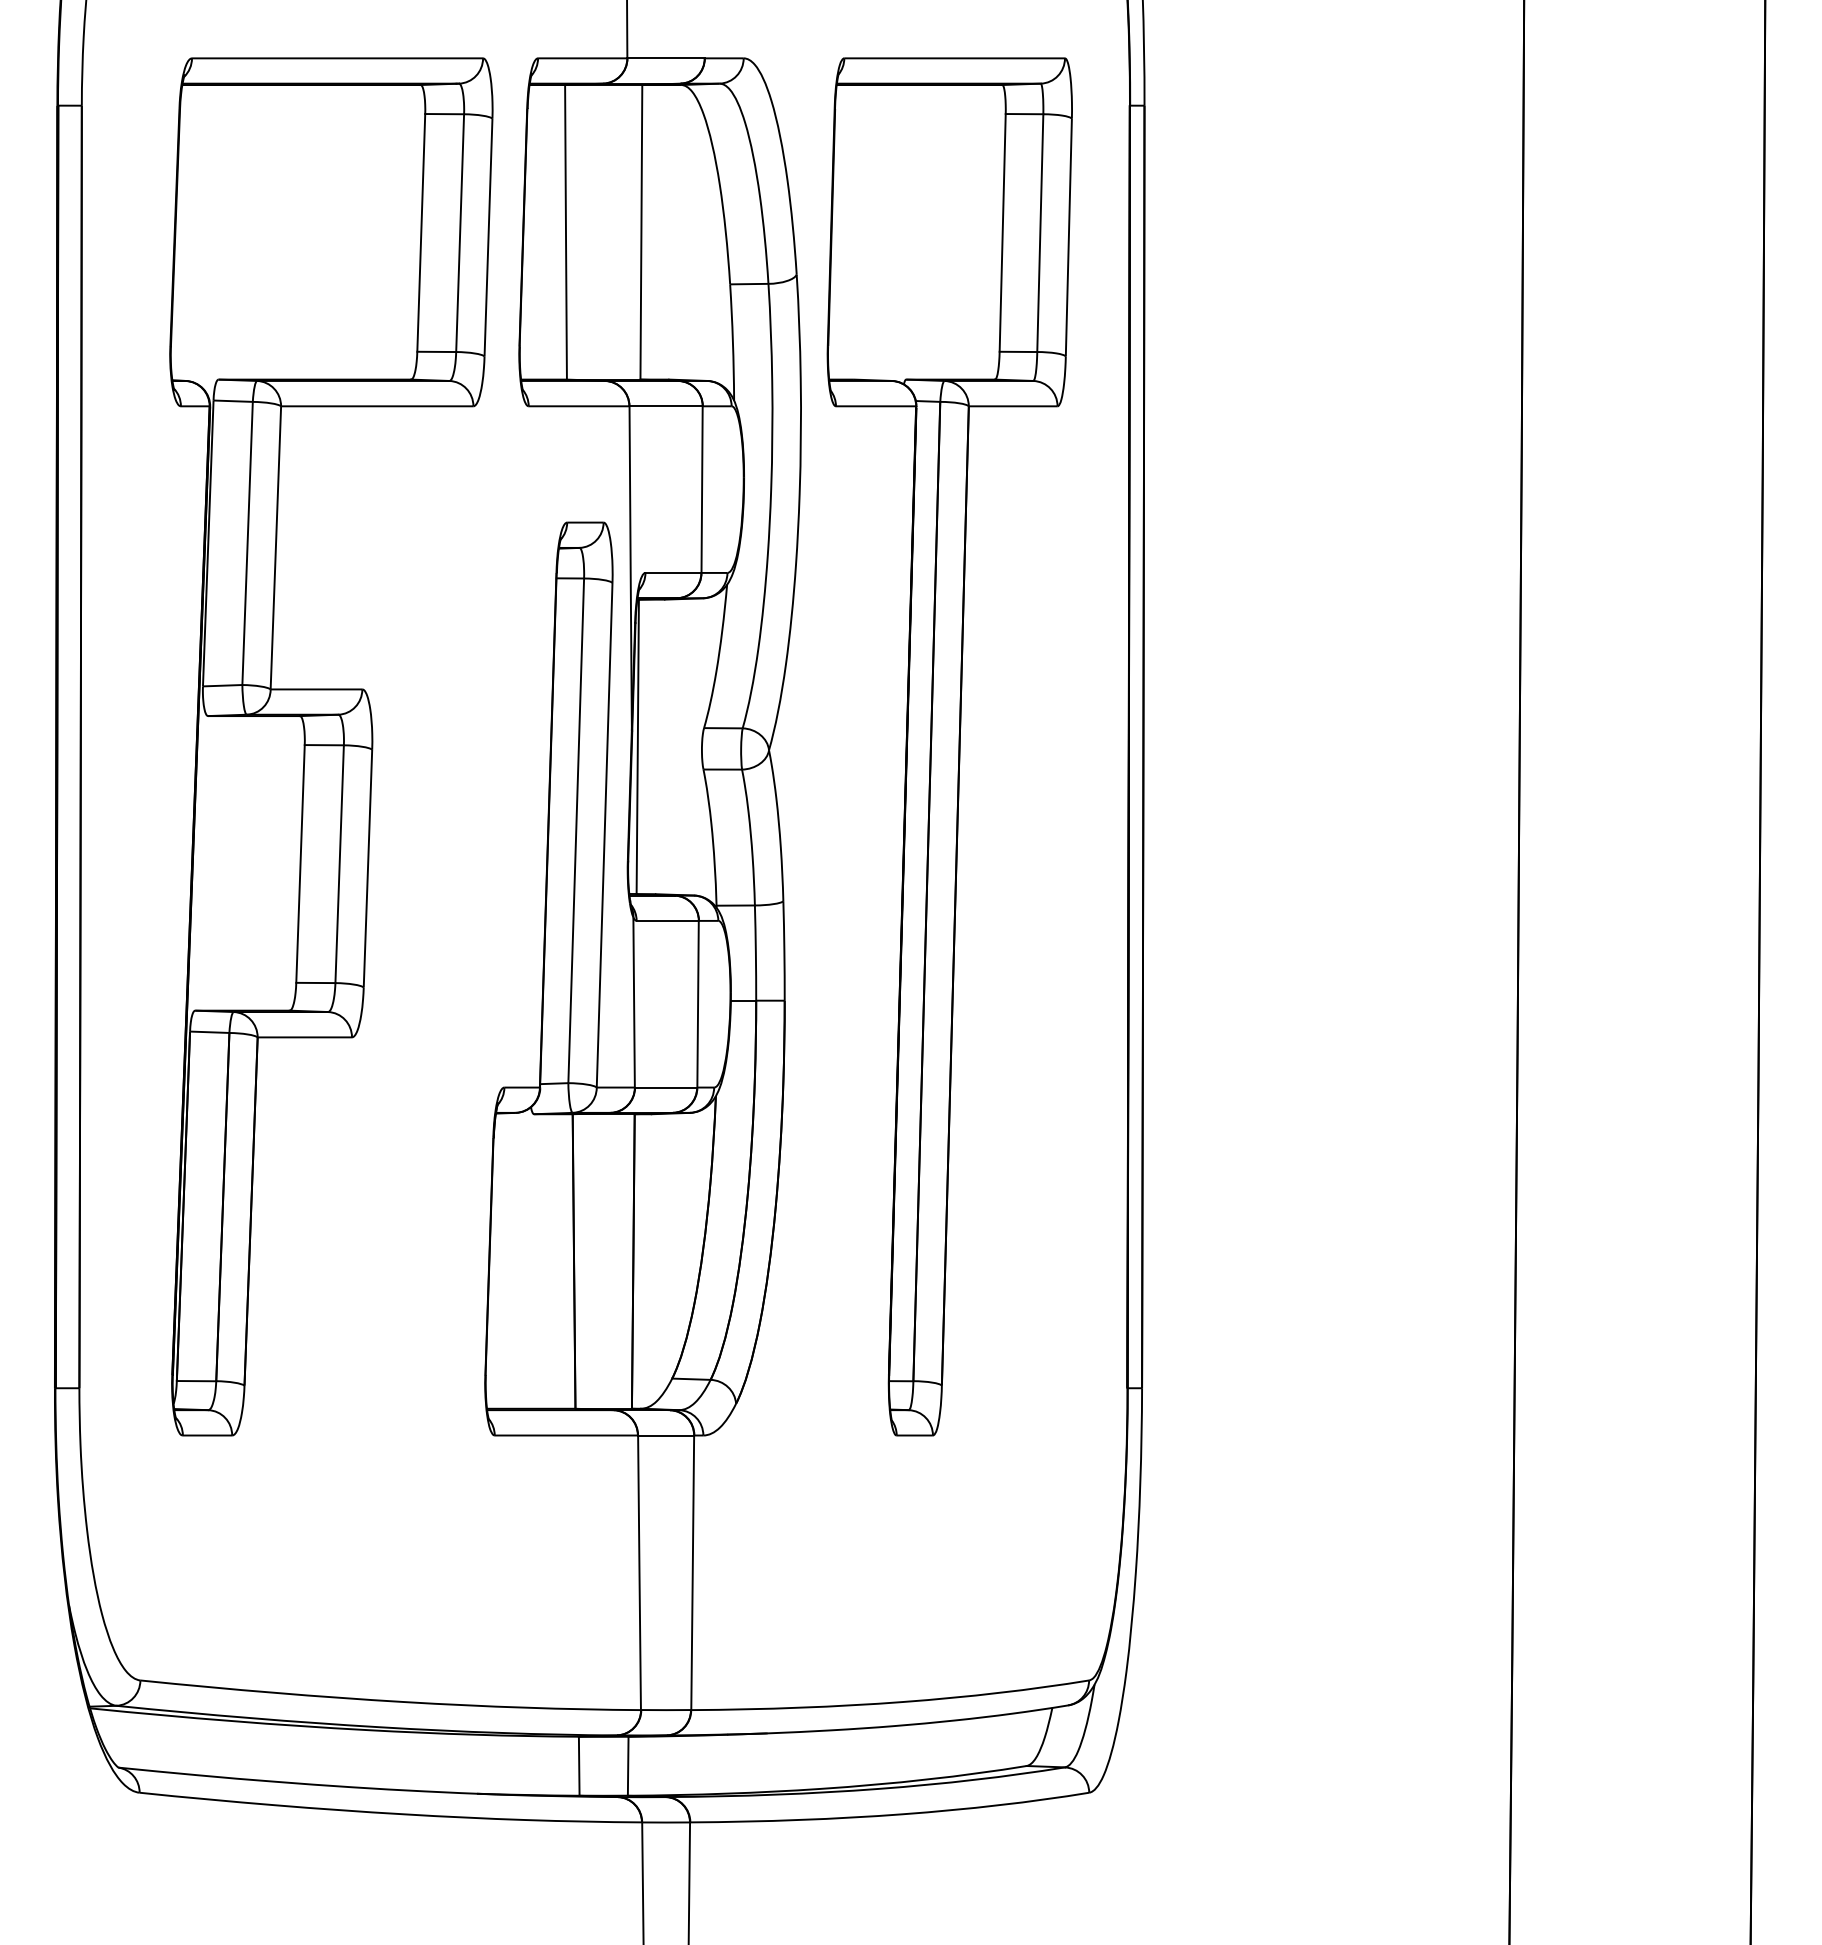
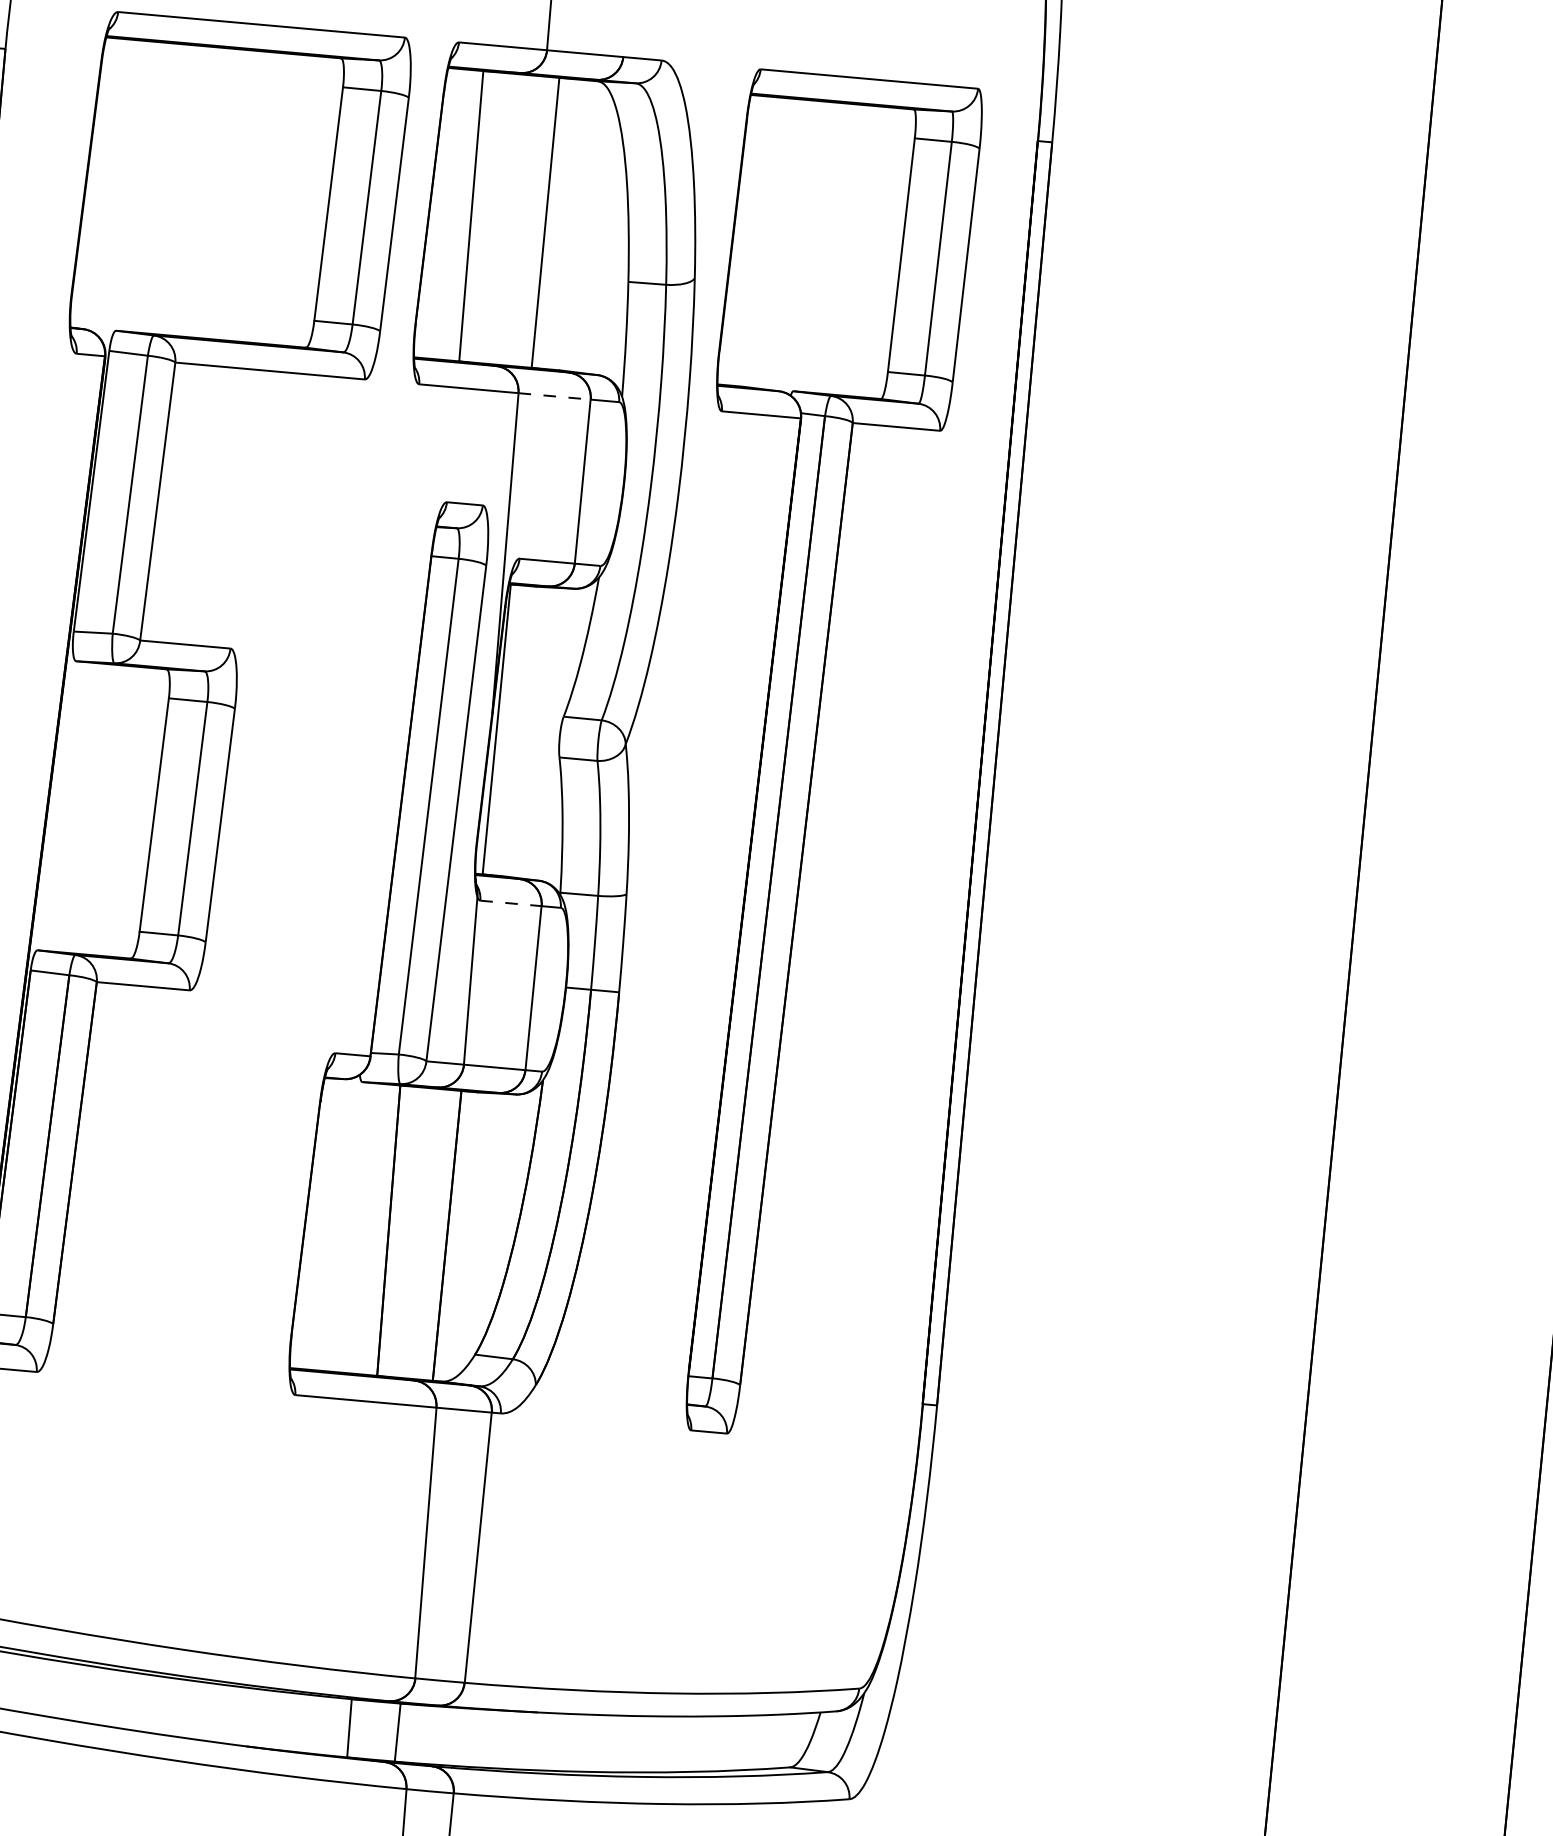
line: (666, 406) -> (554, 396), solid -> dashed
line: (668, 920) -> (511, 903), solid -> dashed

